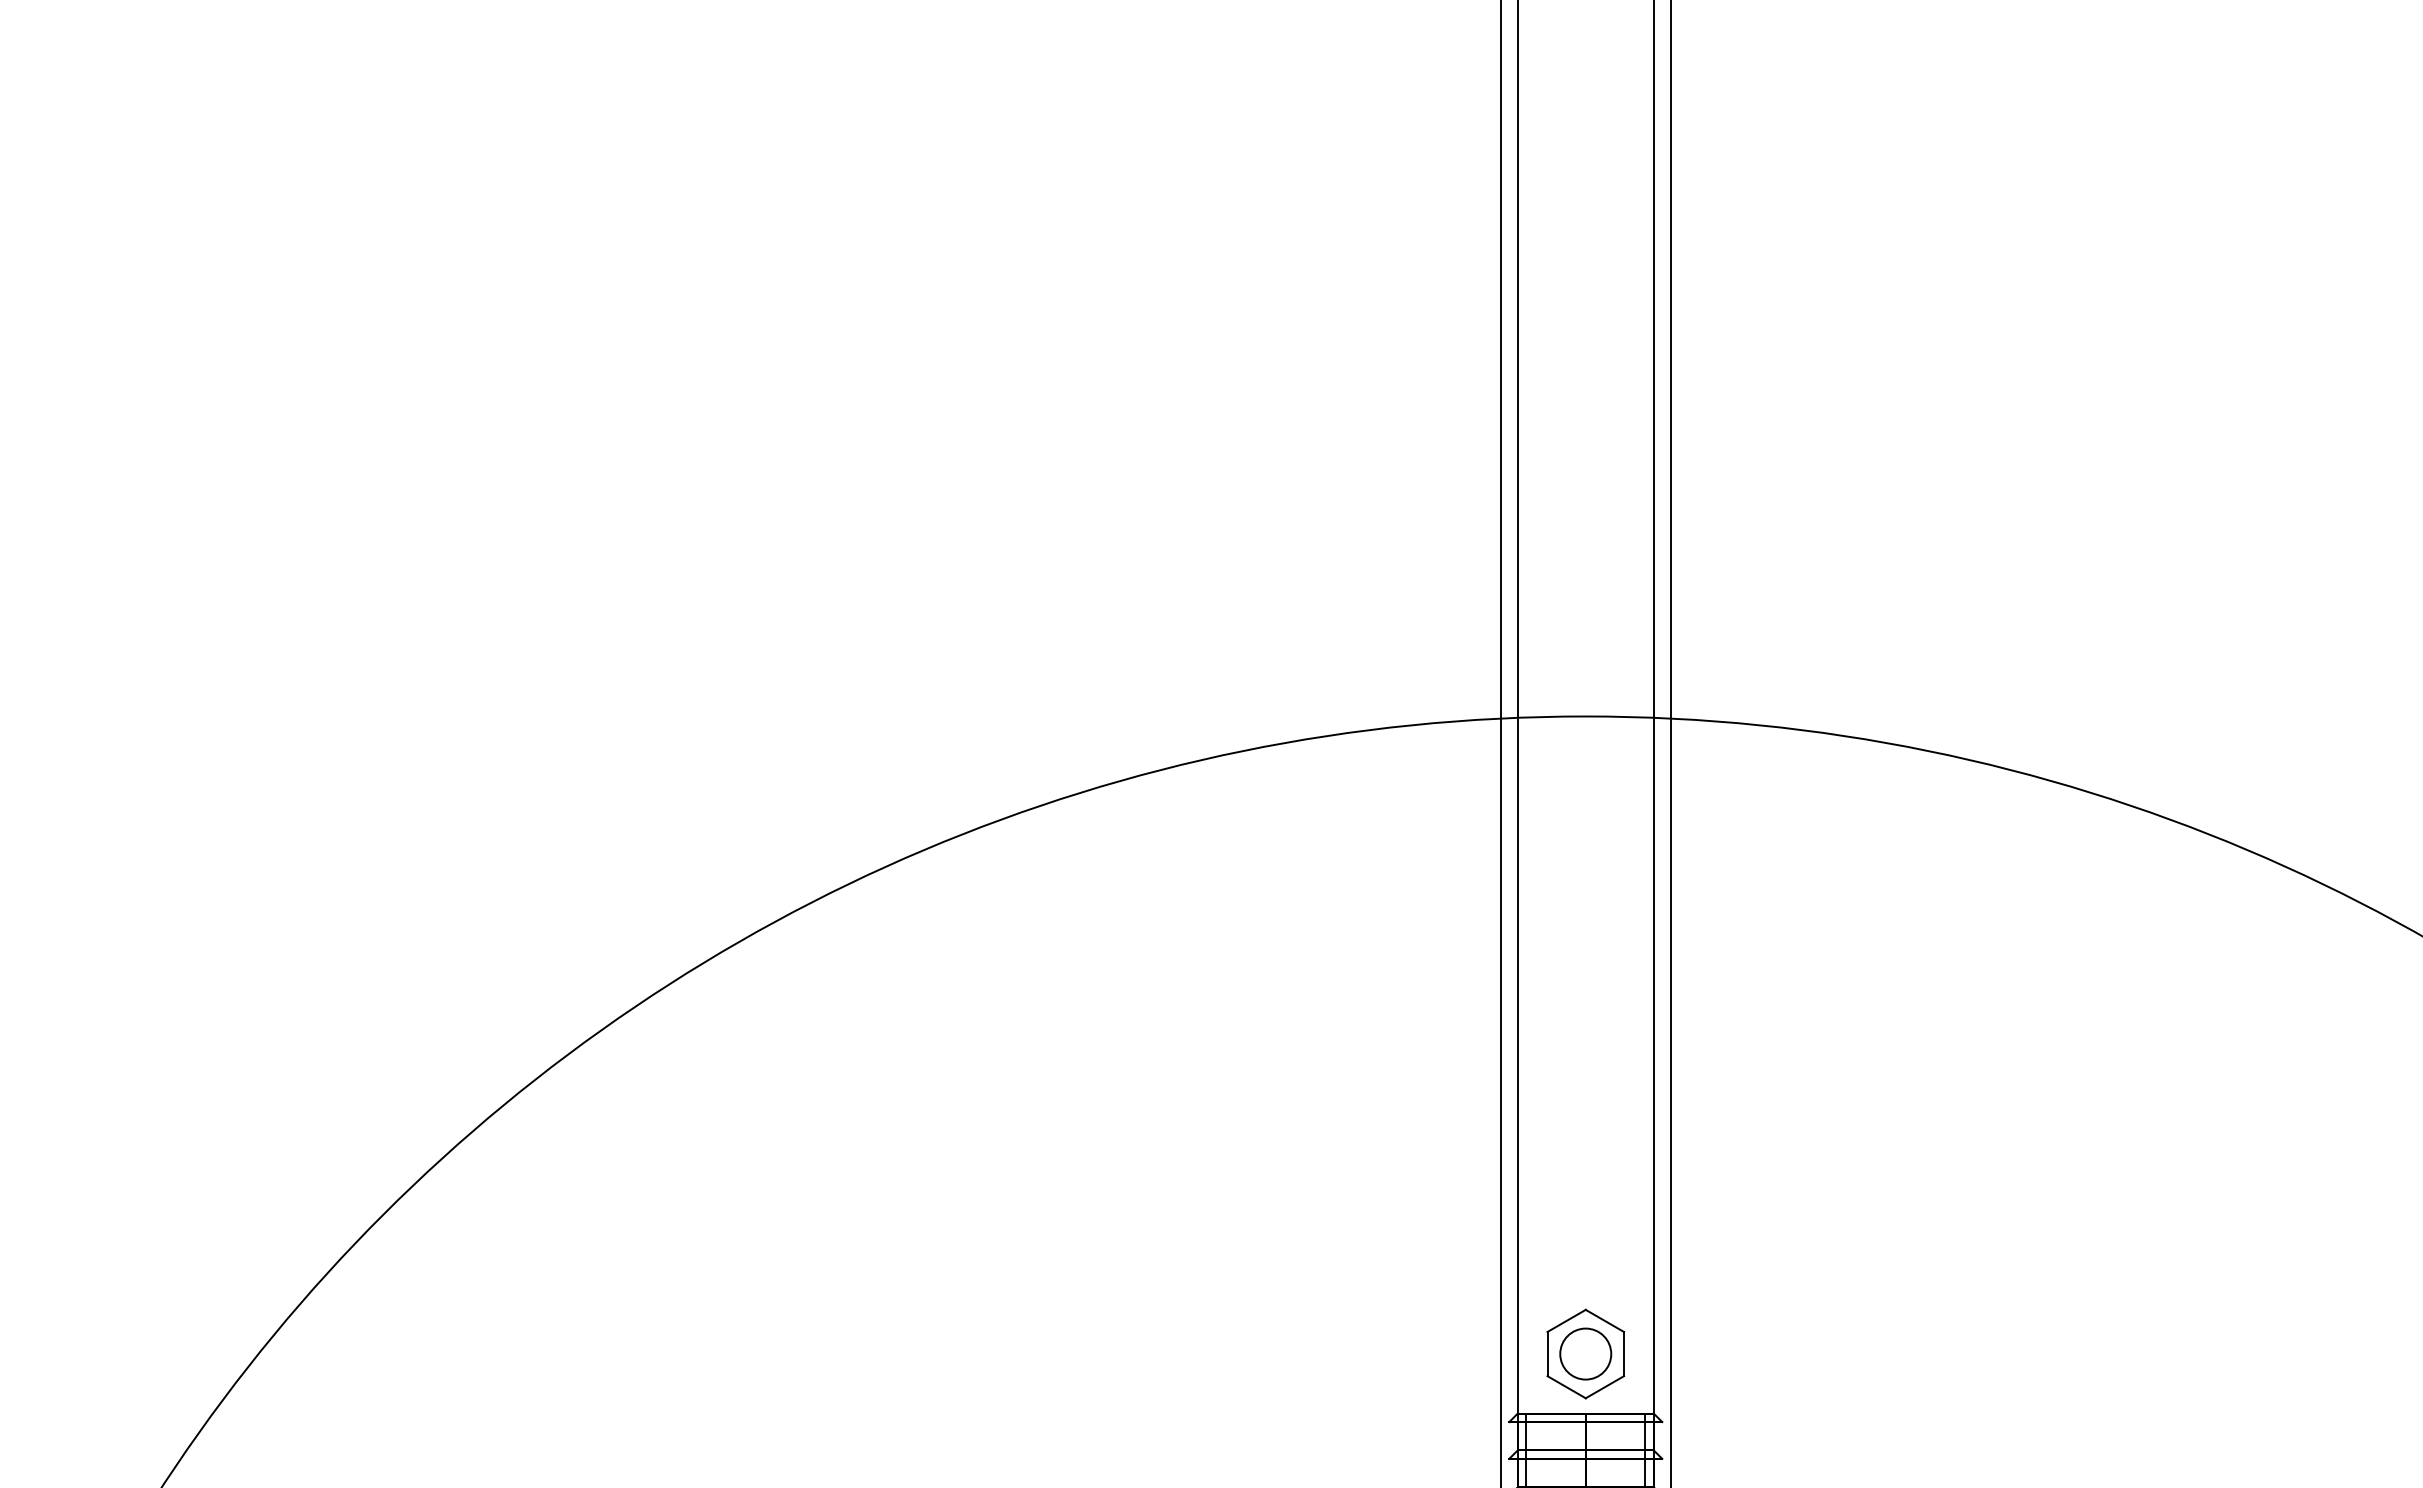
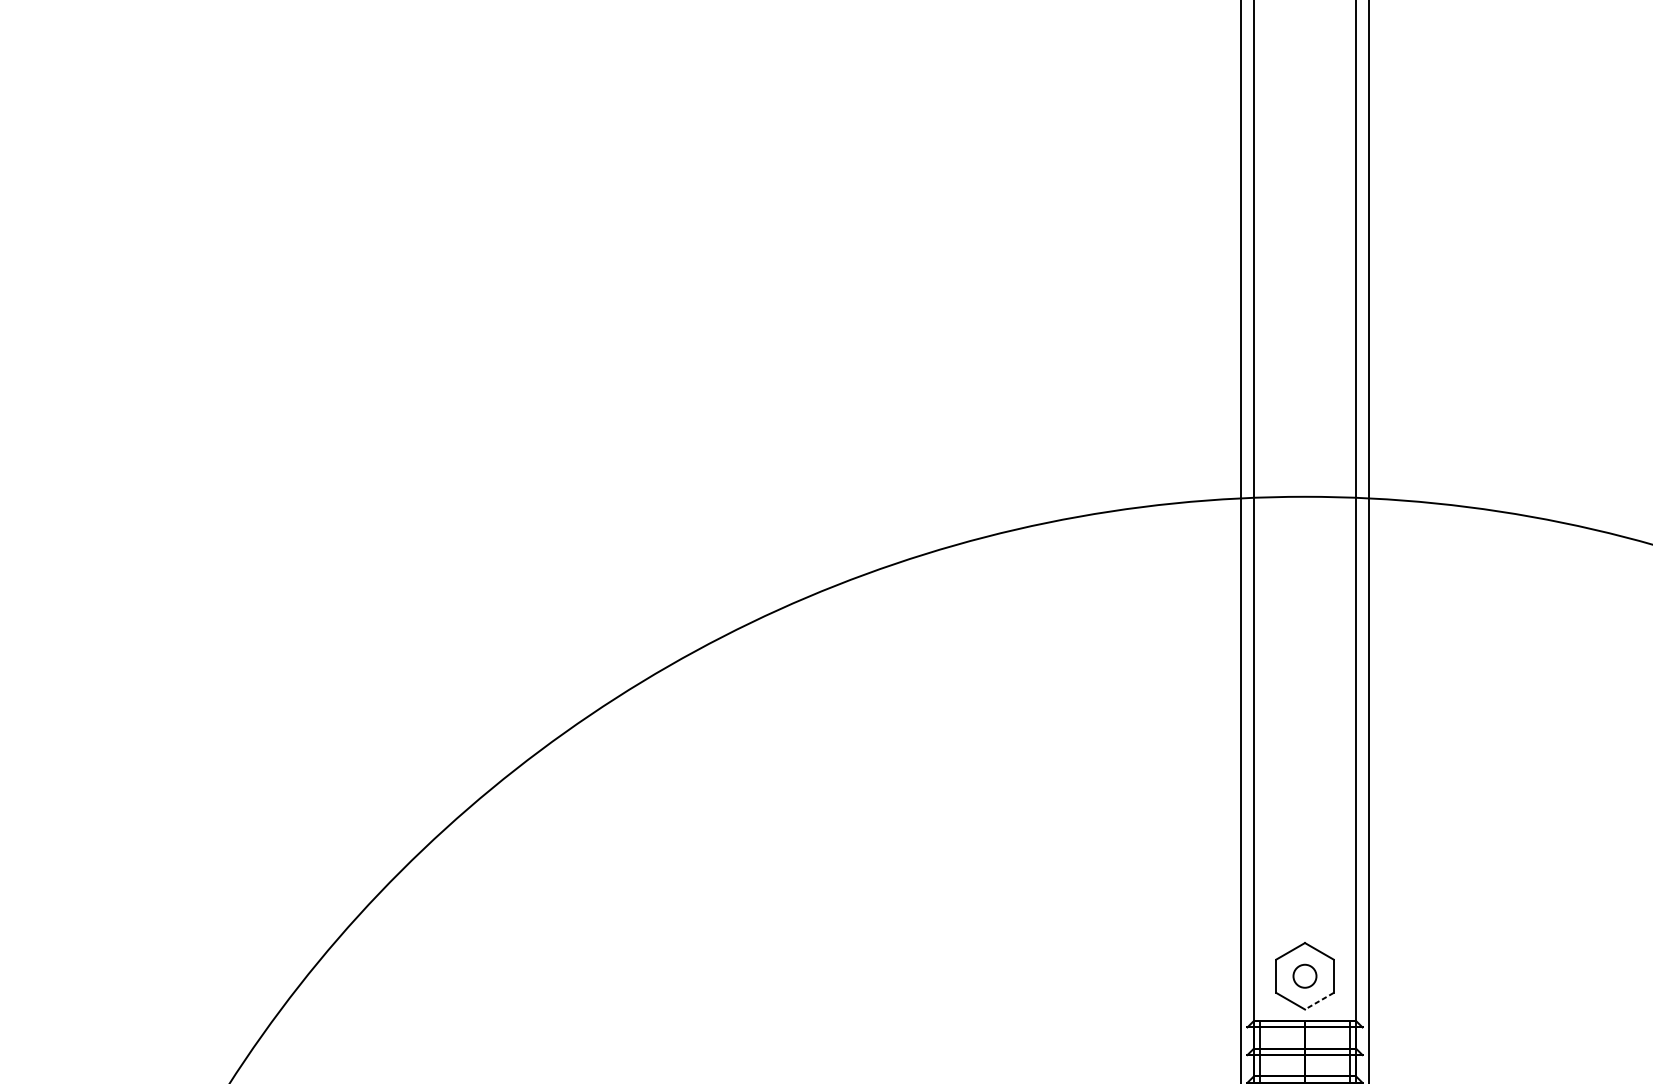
circle: (1585, 1353) -> (1304, 975), size x0.6
line: (1604, 1387) -> (1319, 1001), solid -> dashed

